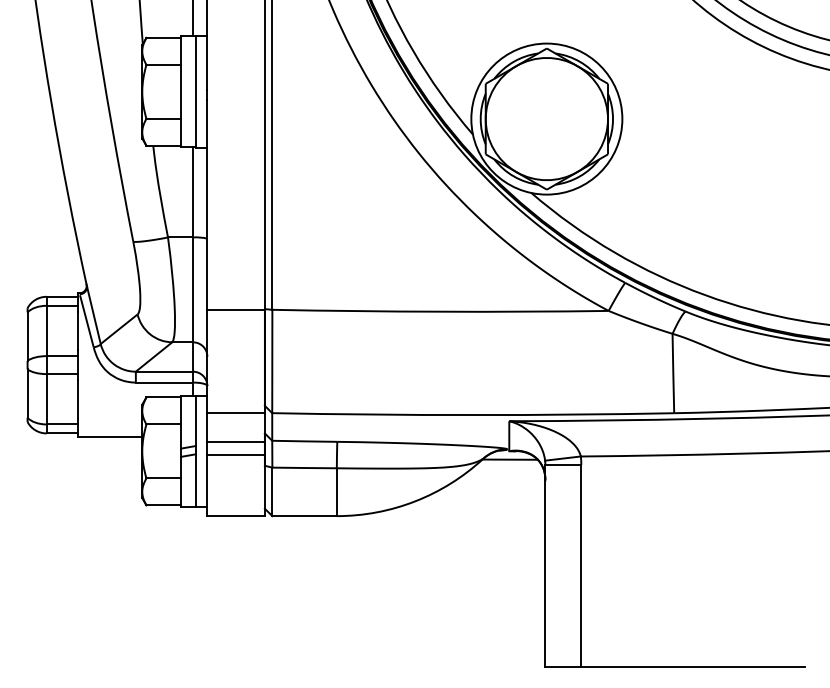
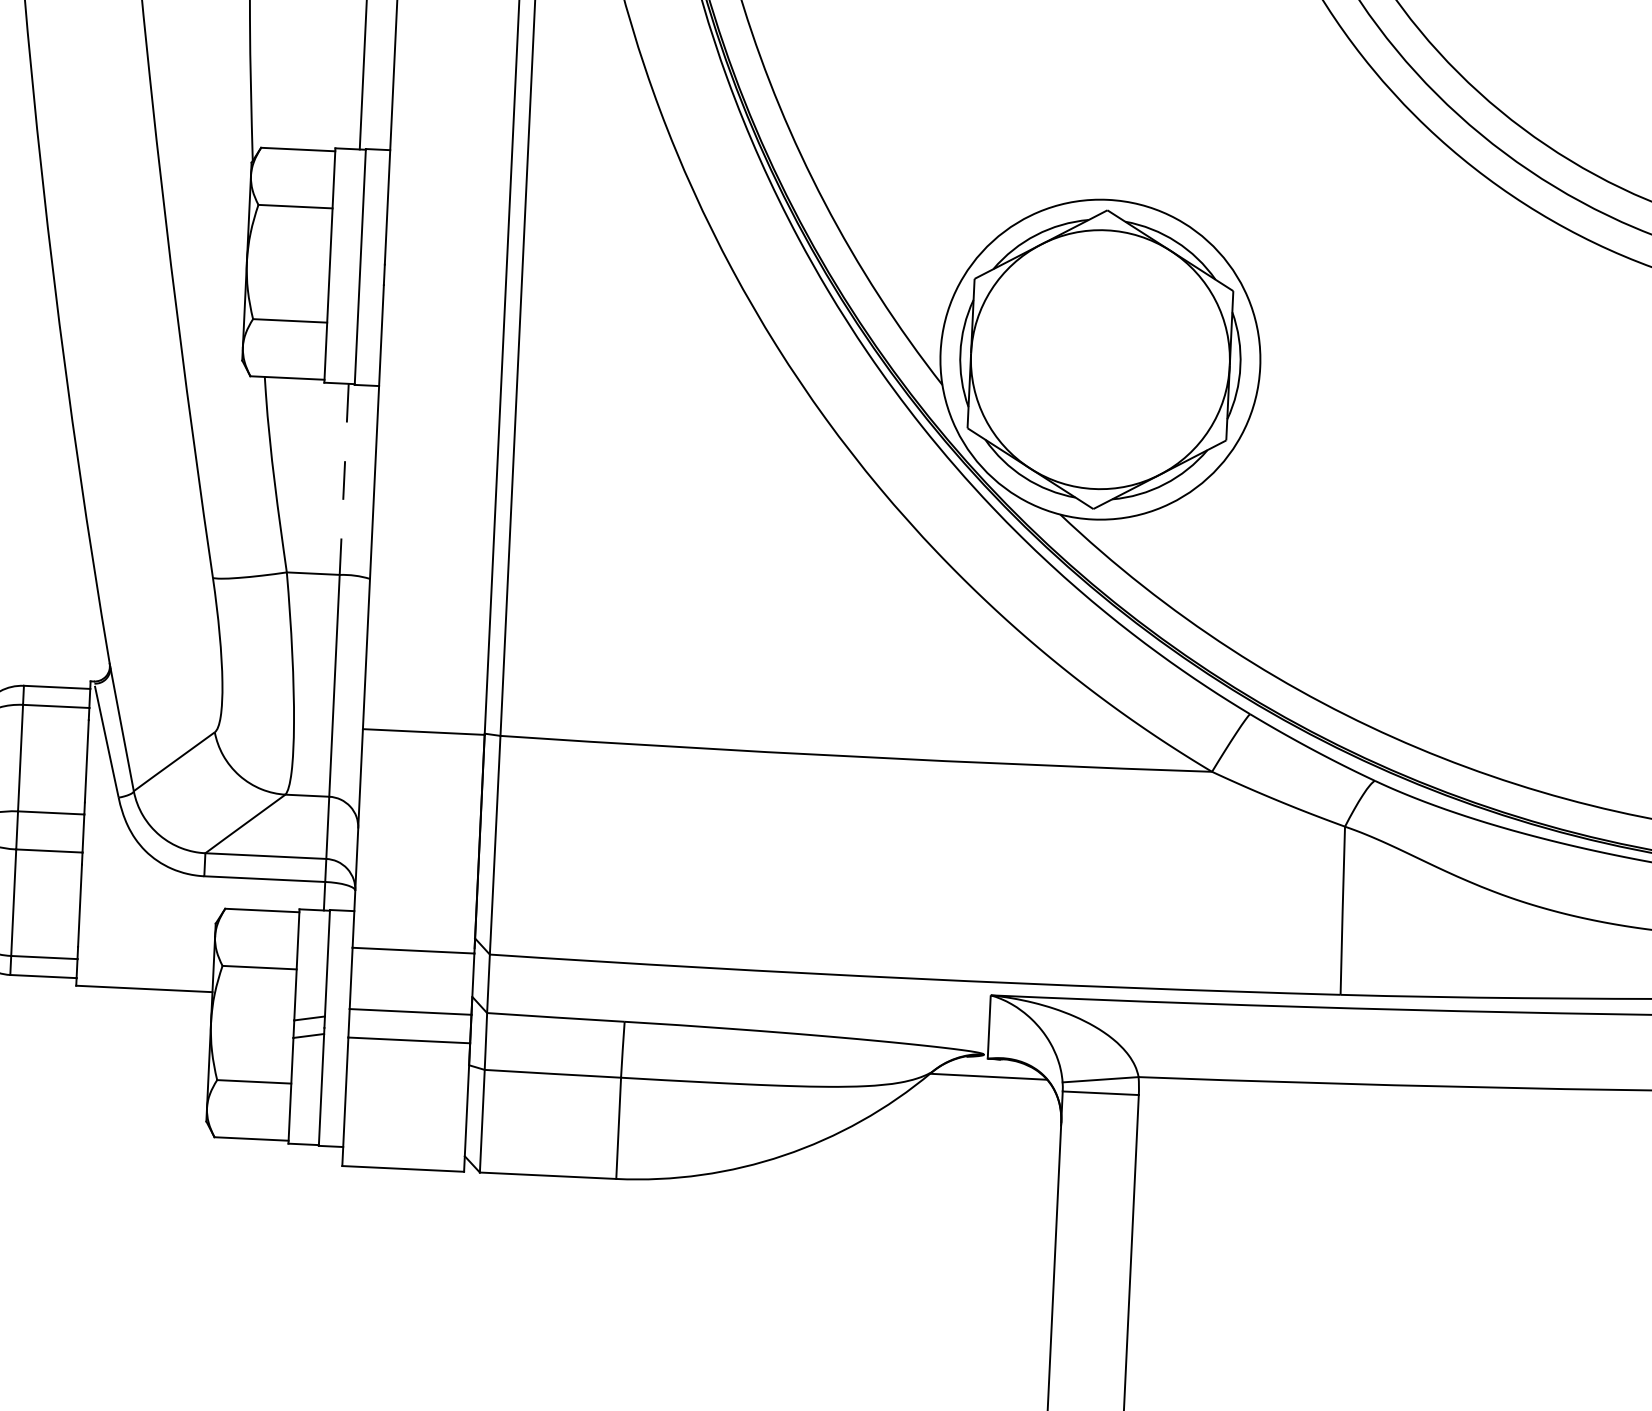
line: (193, 192) -> (345, 479), solid -> dashed

